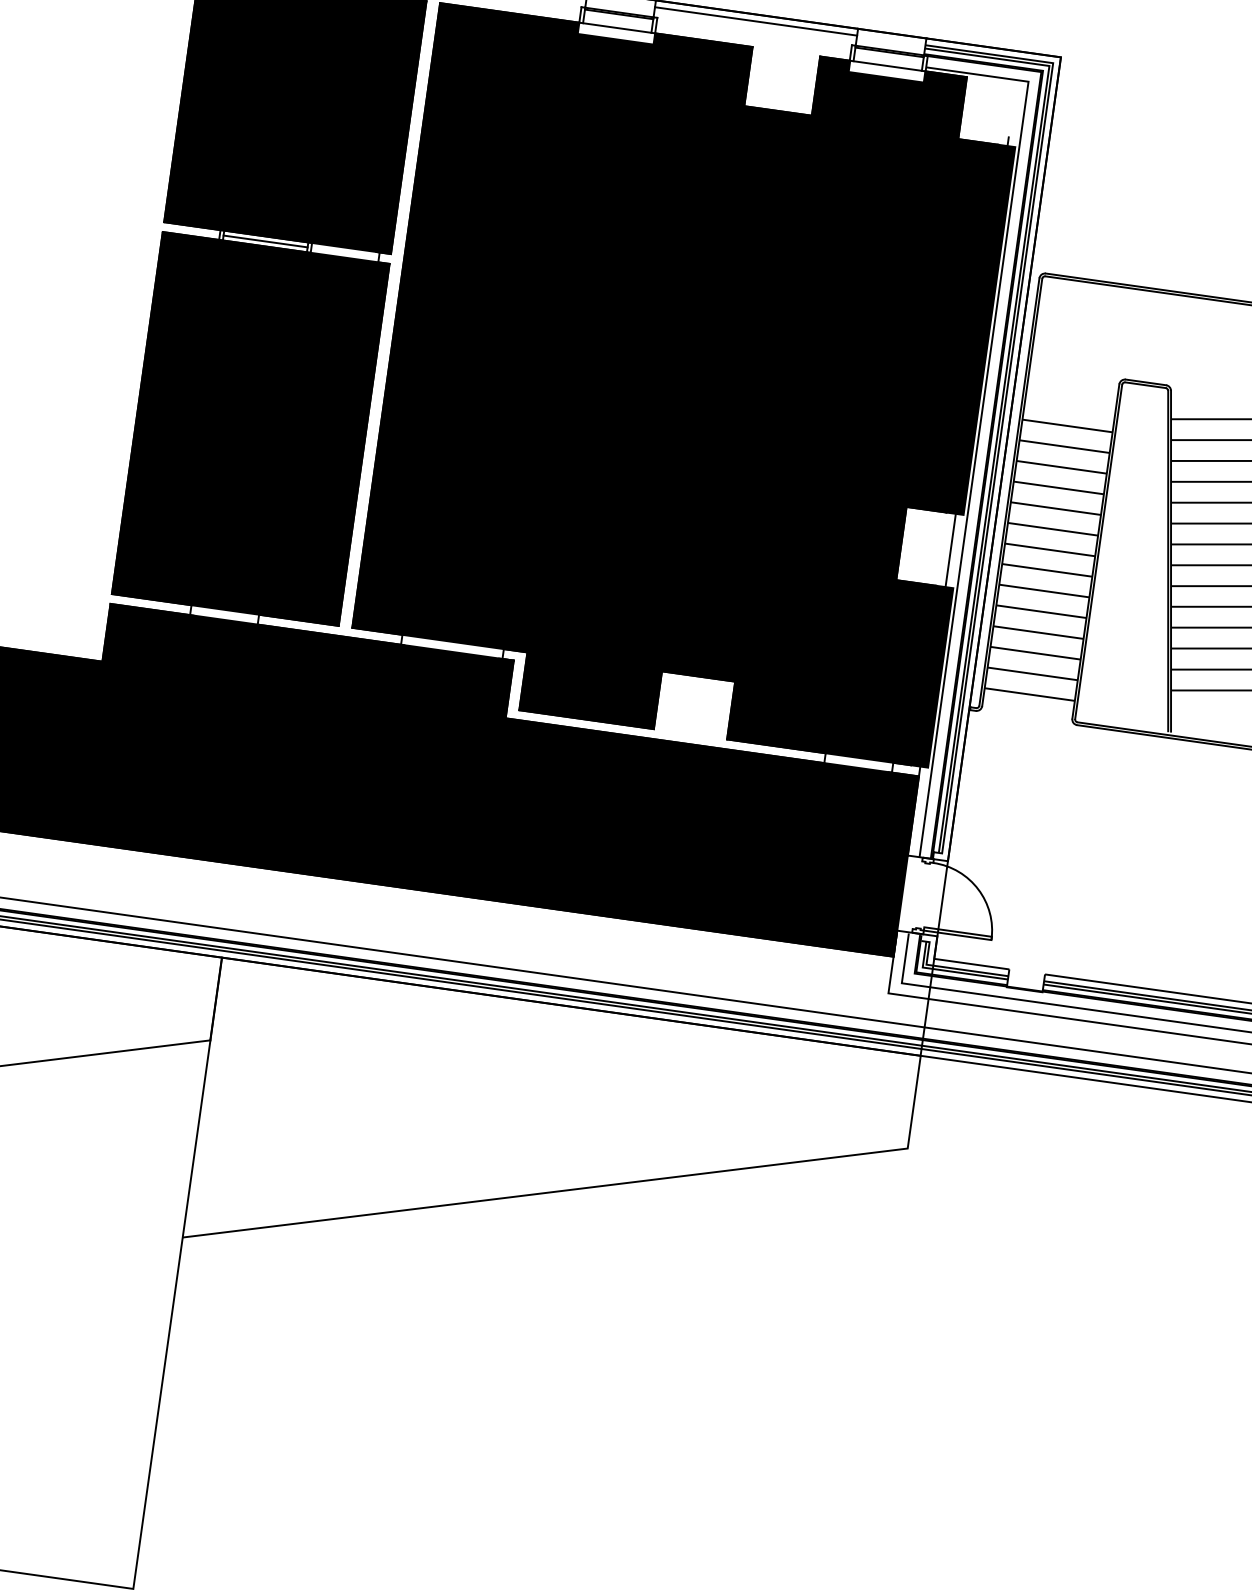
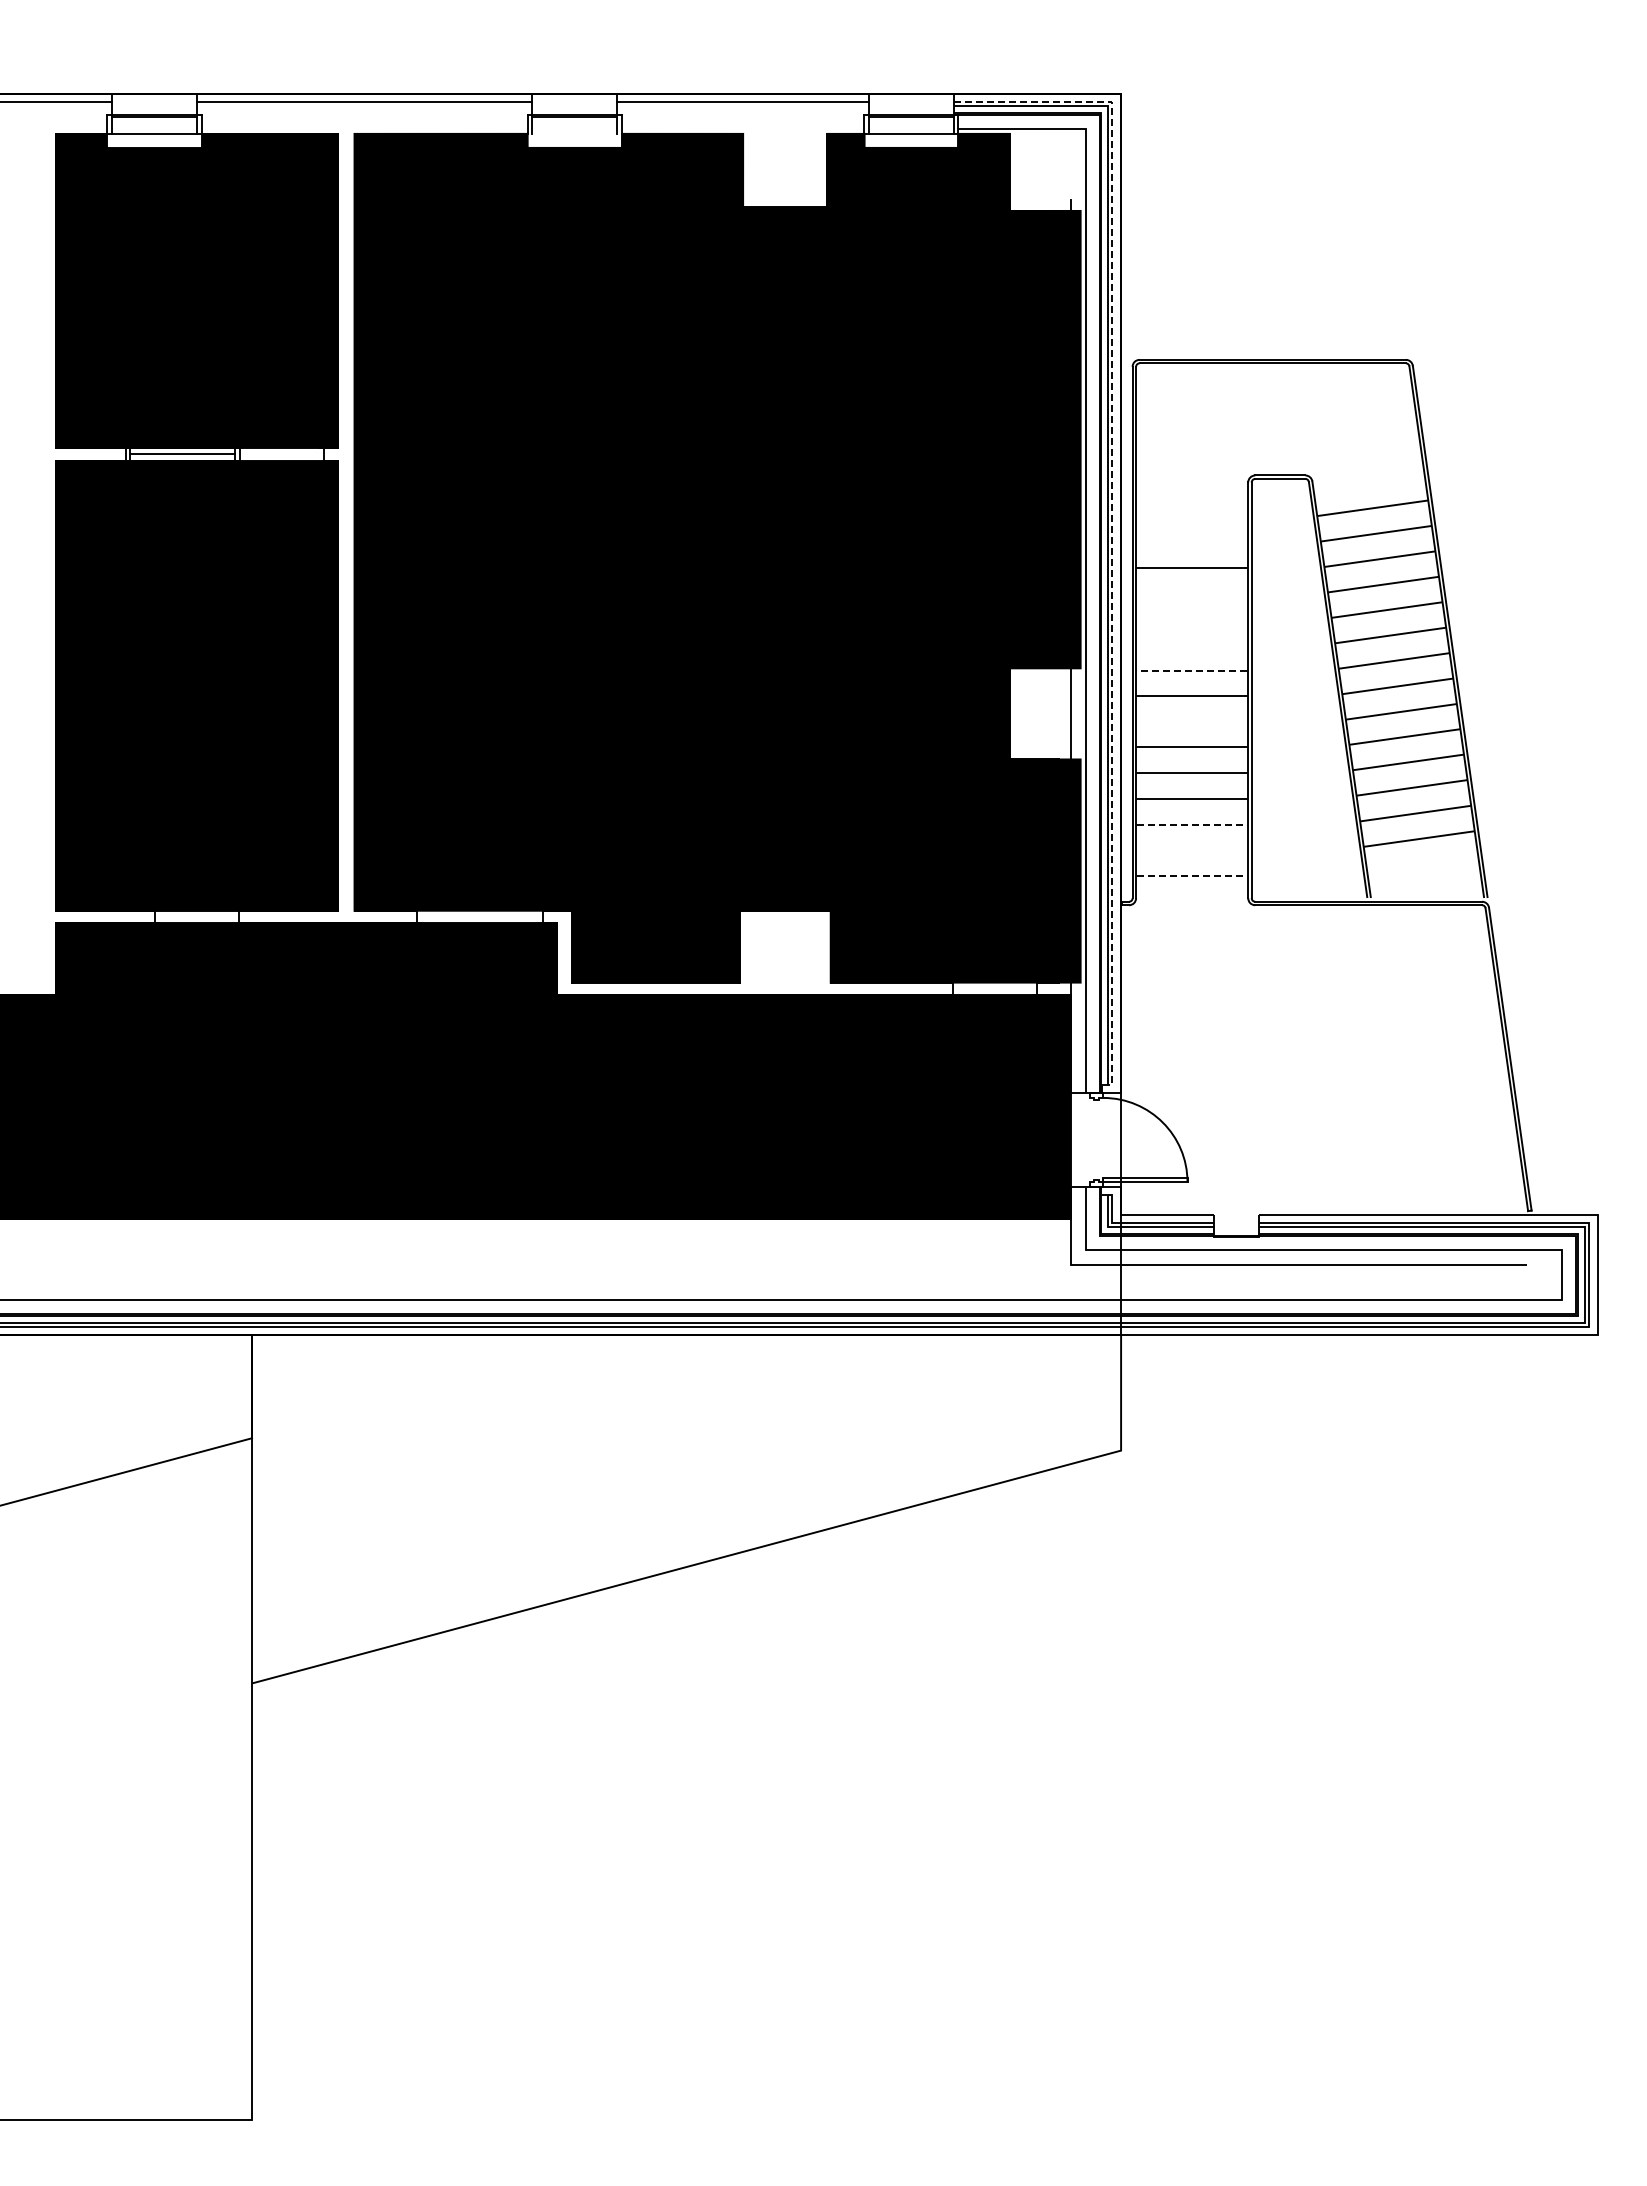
line: (617, 27) -> (574, 133), removed
line: (1006, 398) -> (1112, 519), solid -> dashed
line: (1067, 426) -> (1192, 542), removed
line: (1061, 467) -> (1192, 593), removed
line: (1059, 488) -> (1192, 619), removed
line: (1056, 508) -> (1192, 644), removed
line: (1053, 529) -> (1192, 670), solid -> dashed
line: (1047, 570) -> (1192, 721), removed
line: (1035, 653) -> (1192, 824), solid -> dashed
line: (1032, 674) -> (1192, 850), removed
line: (1030, 694) -> (1192, 876), solid -> dashed

